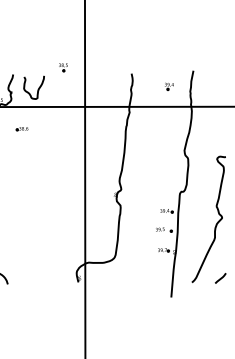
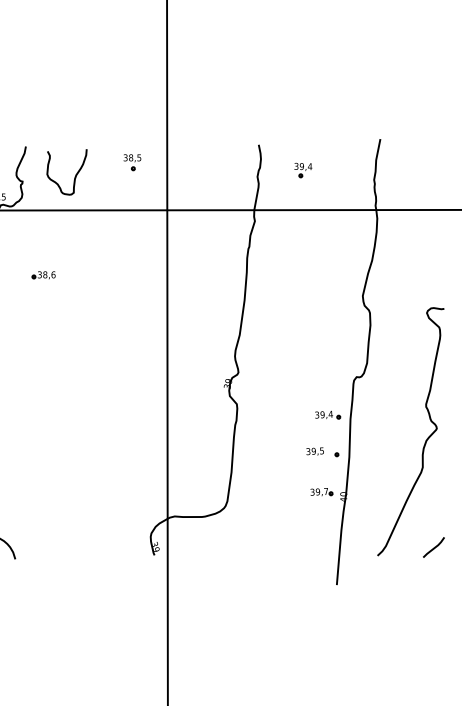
part: (63, 67) -> (132, 162), moved
part: (169, 86) -> (303, 170), moved
part: (21, 129) -> (42, 276), moved

